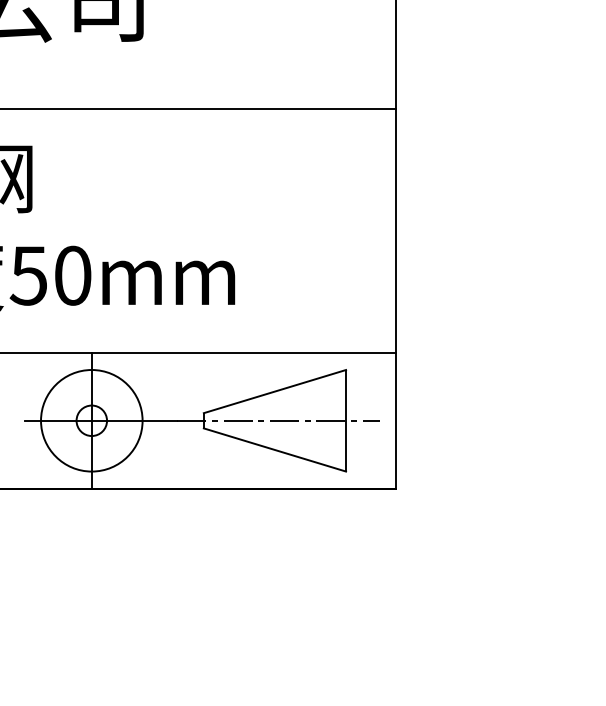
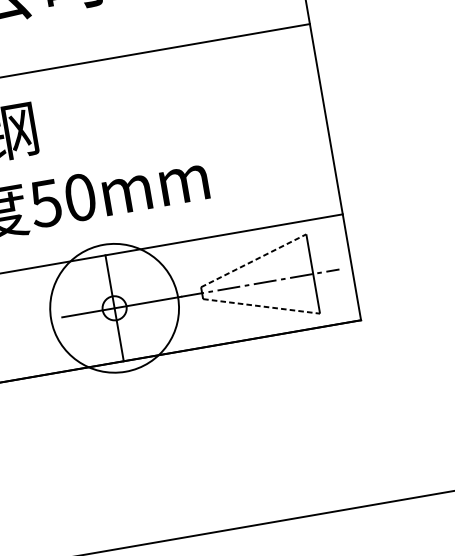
line: (275, 391) -> (254, 260), solid -> dashed
circle: (91, 420) -> (114, 308), size x1.6
line: (275, 450) -> (262, 306), solid -> dashed

